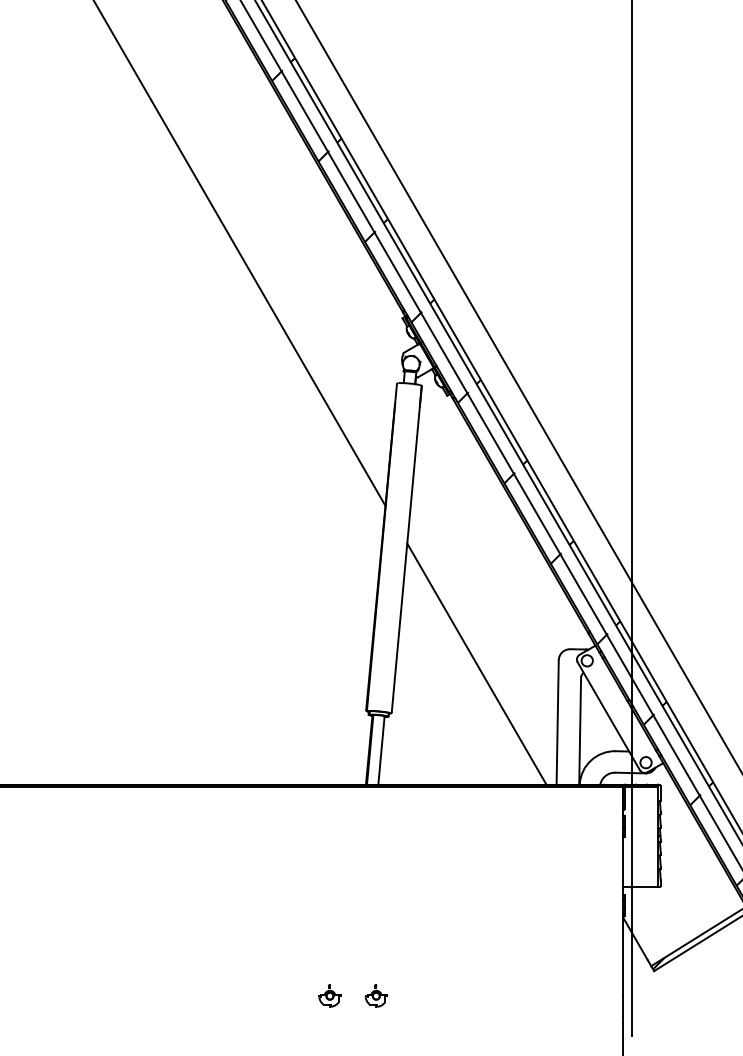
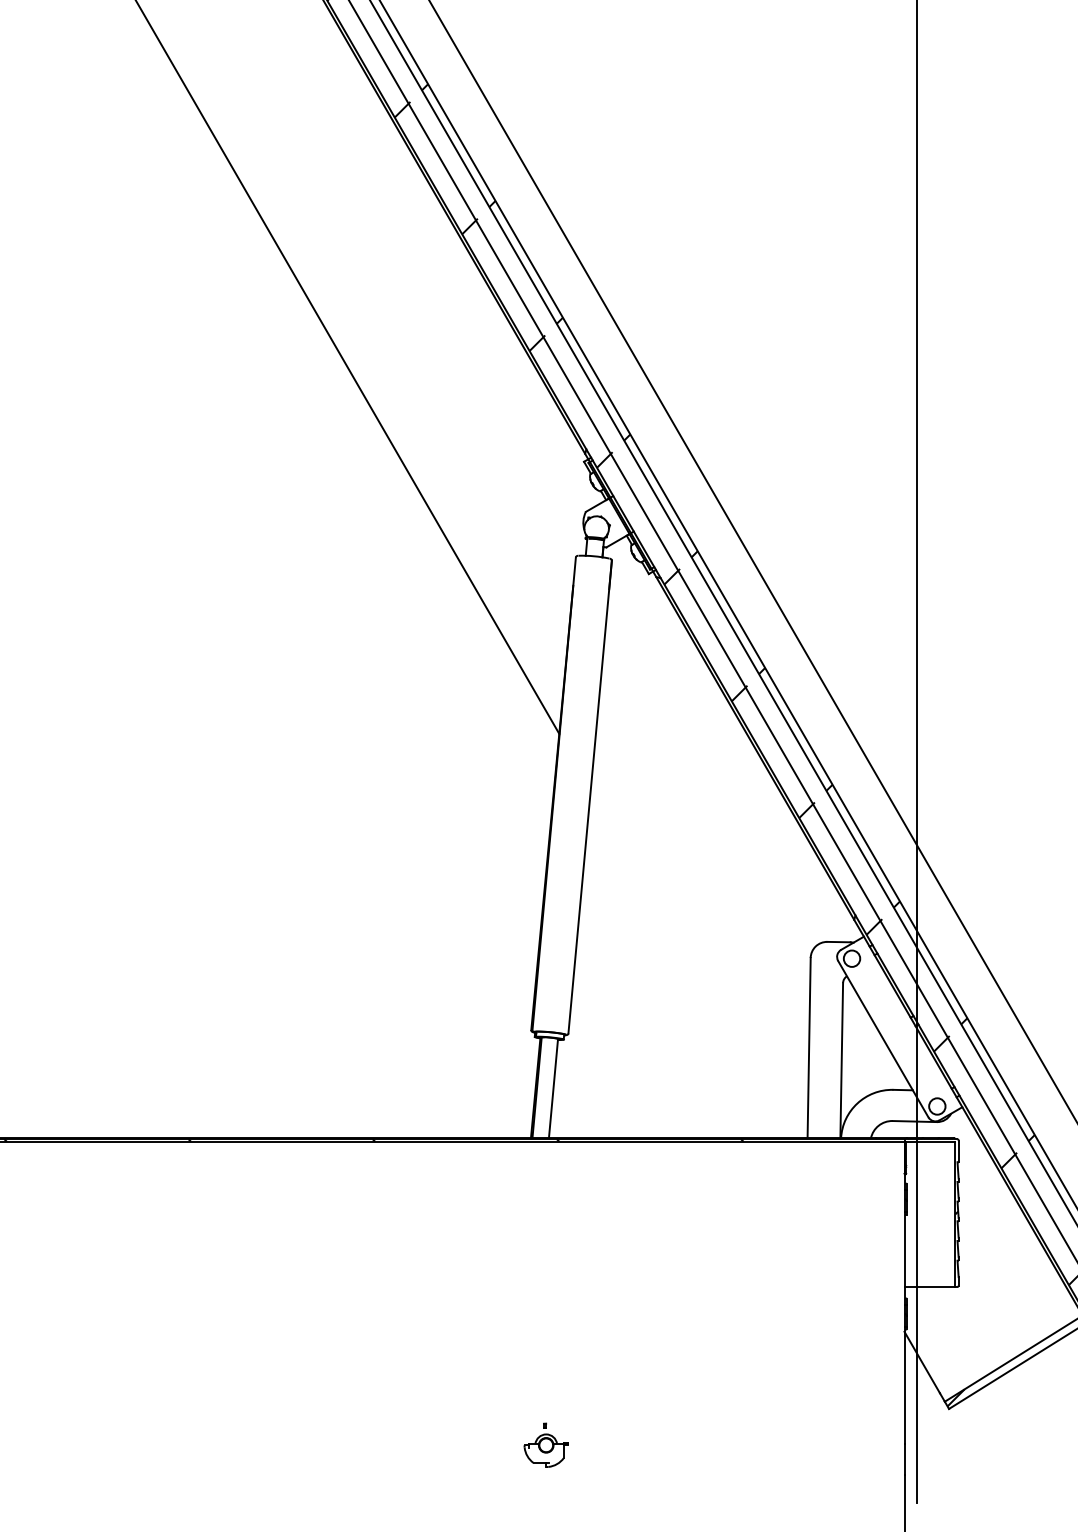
line: (476, 663) -> (691, 962), removed
part: (329, 995) -> (478, 1444), removed
part: (375, 995) -> (544, 1444), size x1.4

